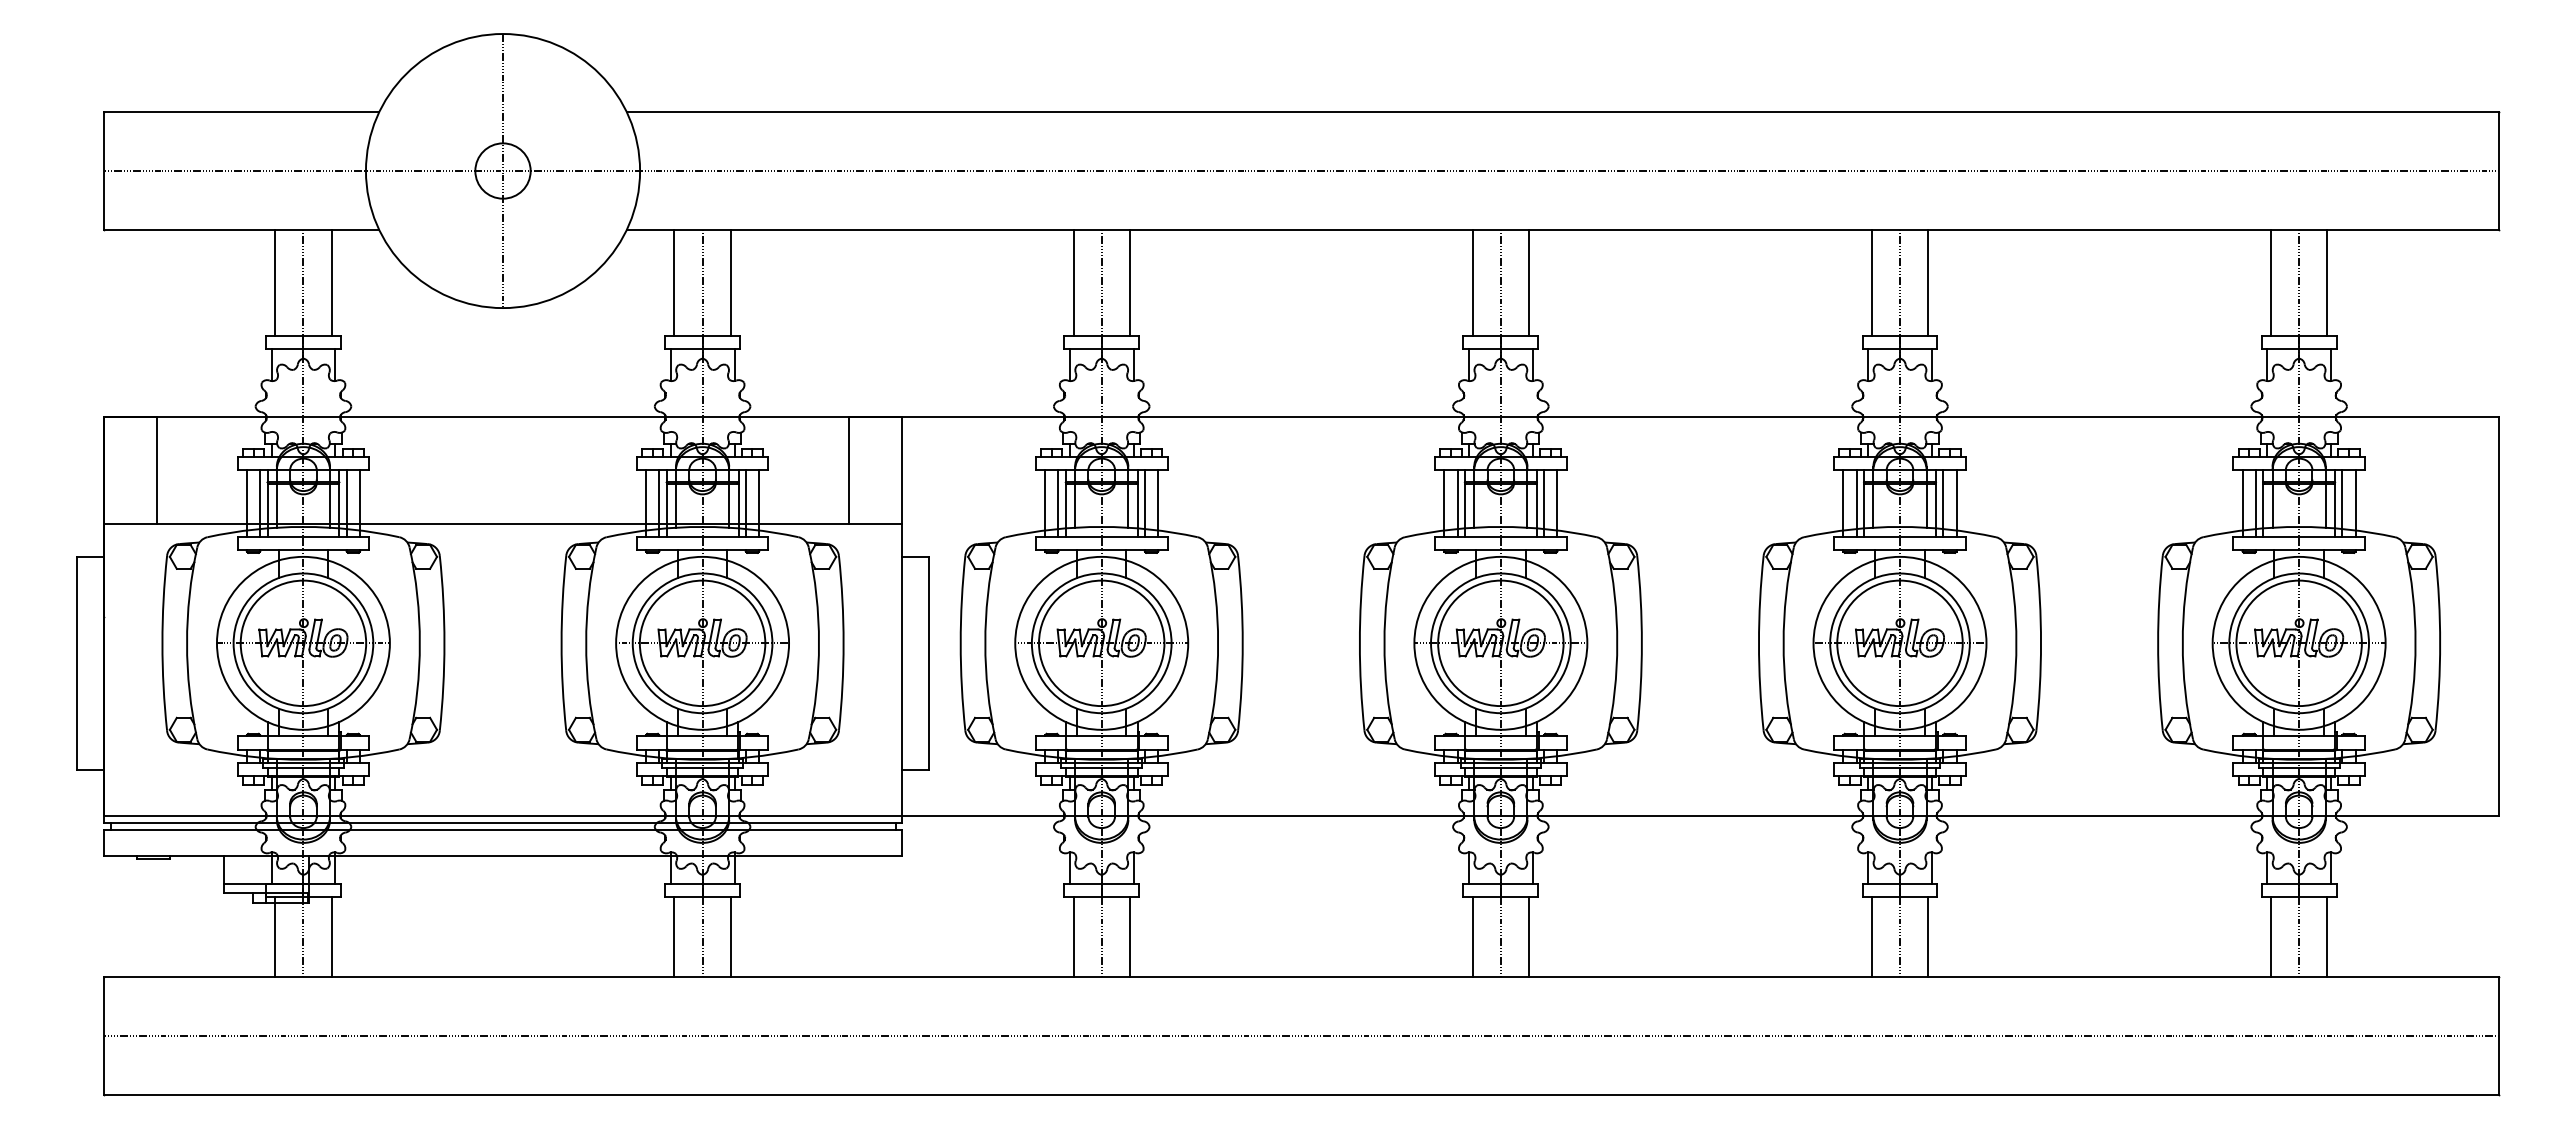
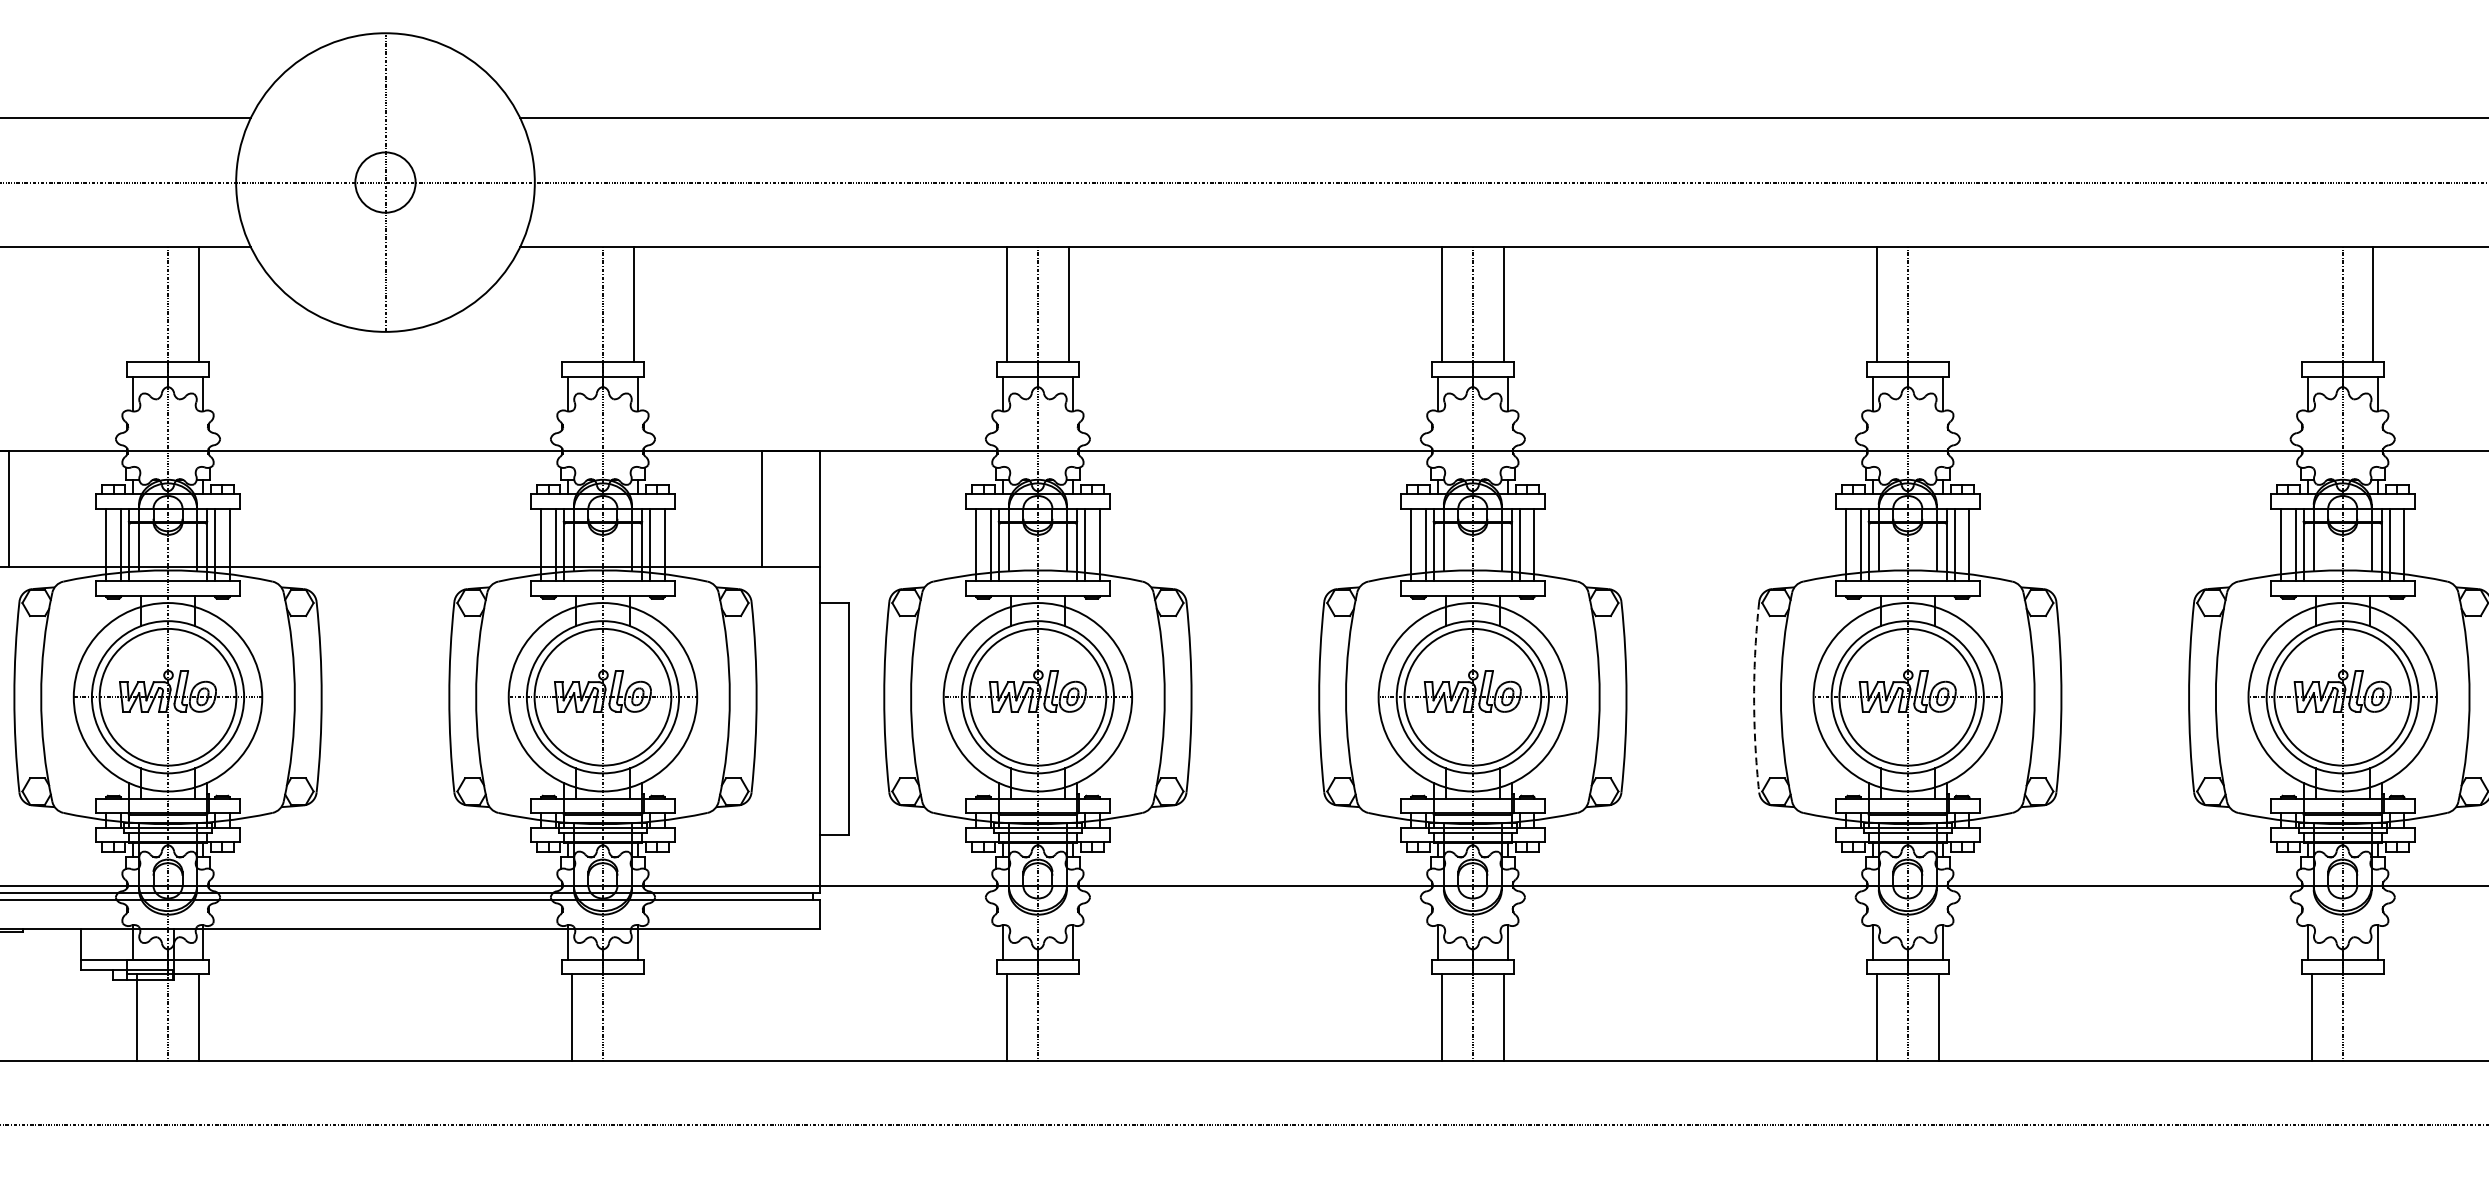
line: (275, 283) -> (137, 305), removed
line: (674, 283) -> (572, 305), removed
line: (1928, 283) -> (1938, 305), removed
line: (2270, 283) -> (2311, 305), removed
arc: (1758, 643) -> (1753, 697), solid -> dashed
line: (730, 936) -> (633, 1016), removed
line: (1129, 936) -> (1068, 1016), removed
line: (2327, 936) -> (2373, 1016), removed

